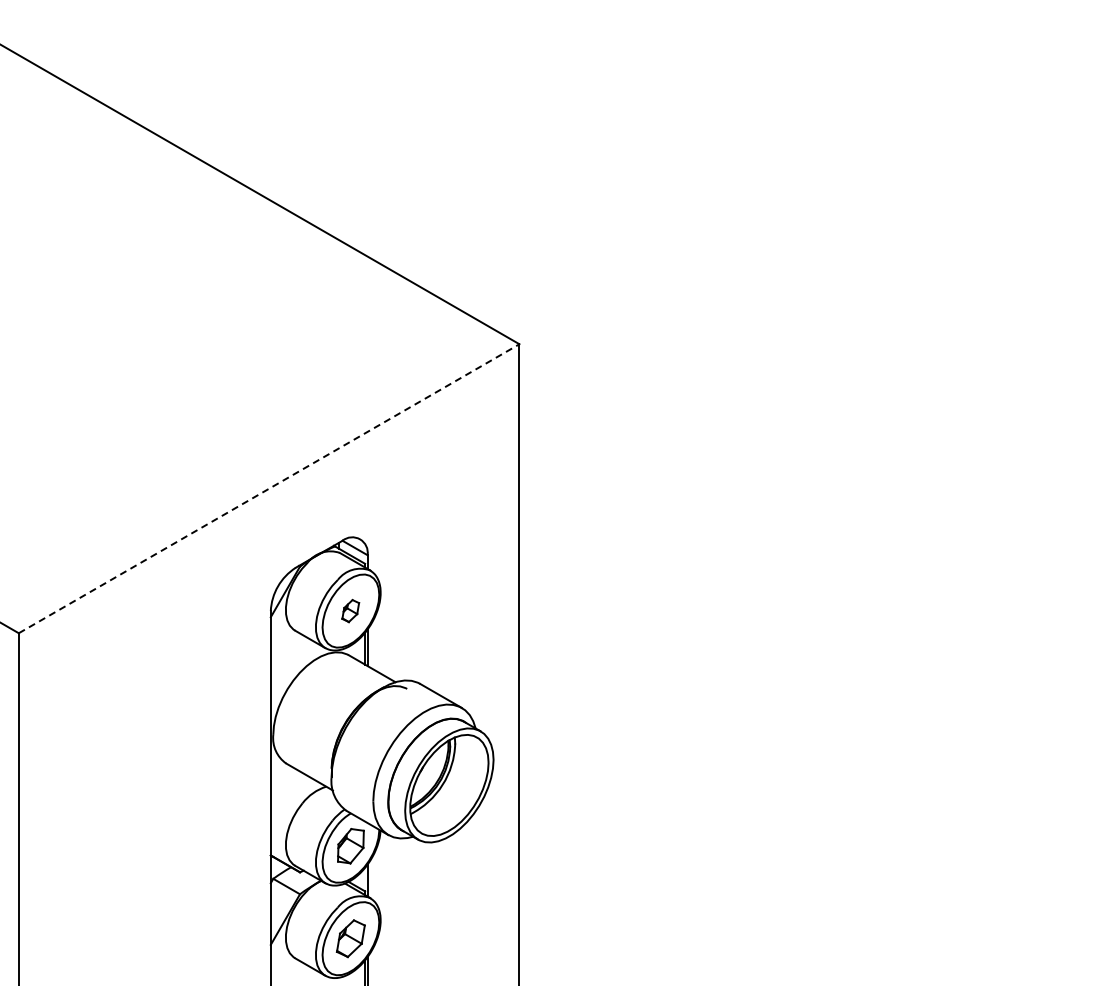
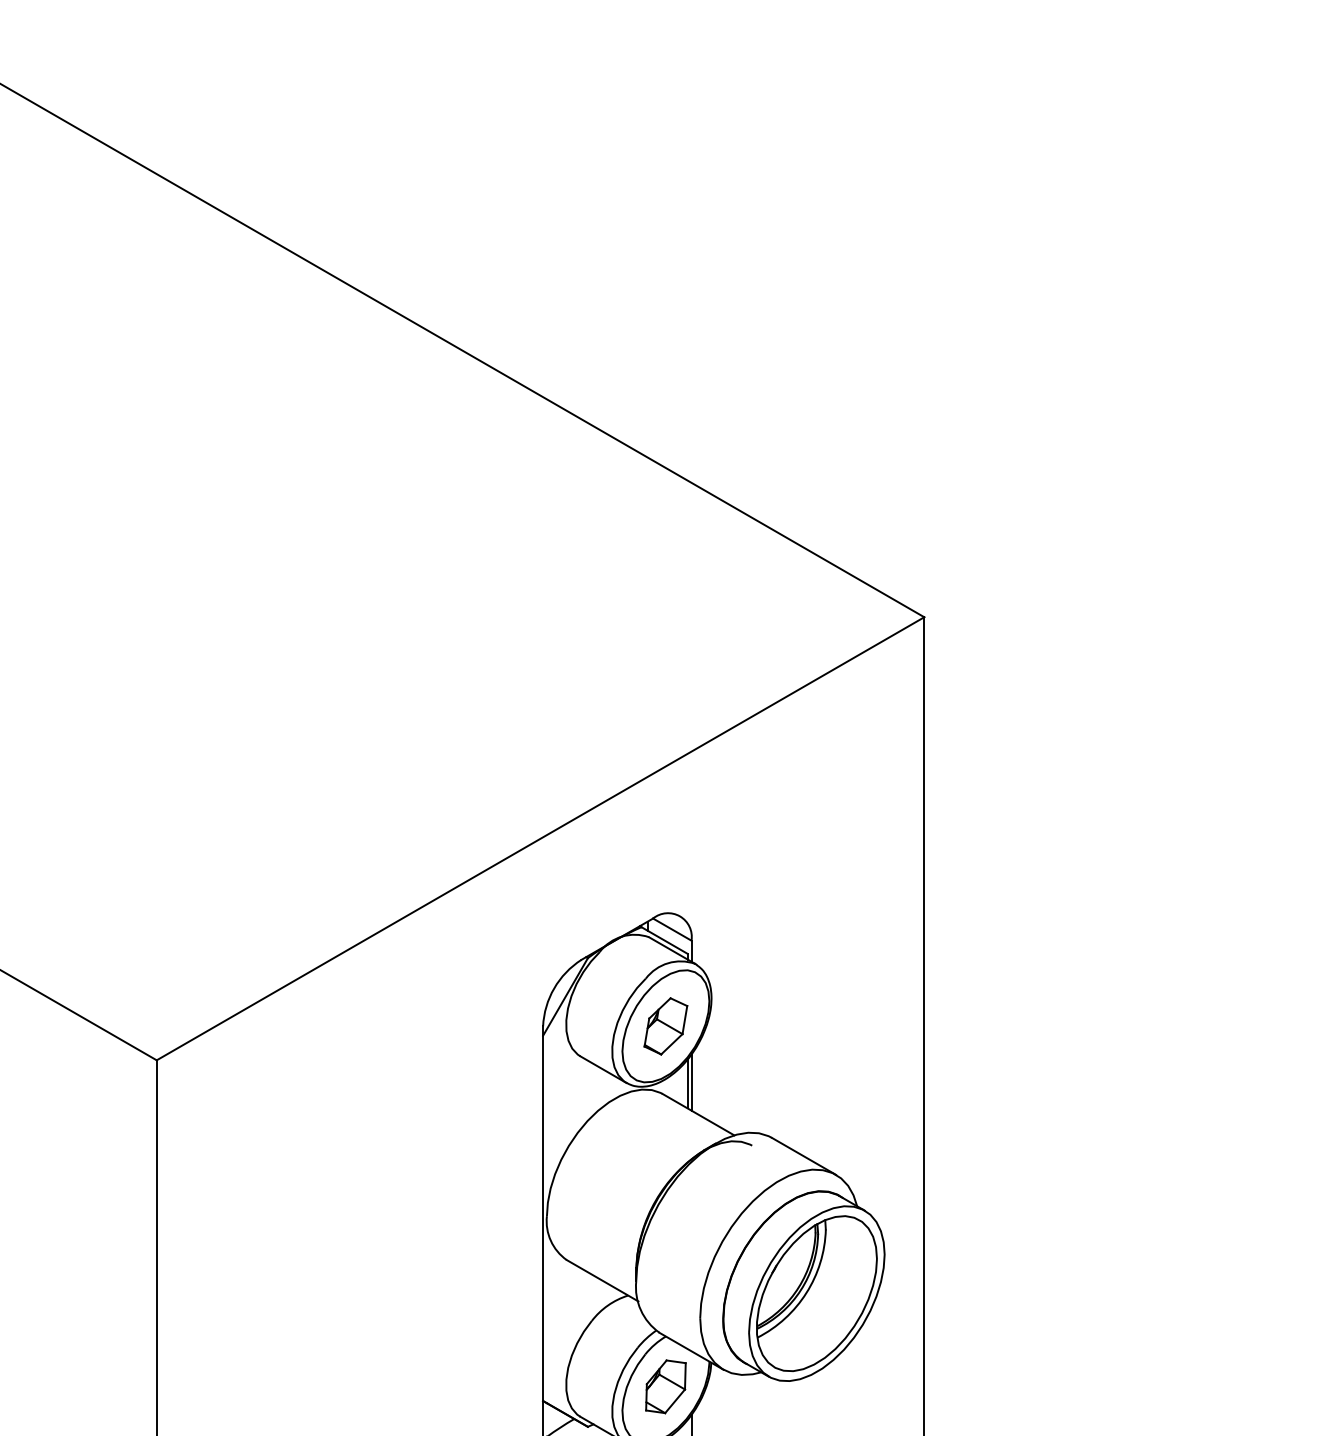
line: (269, 488) -> (541, 838), dashed -> solid
part: (350, 610) -> (665, 1025), size x1.67

